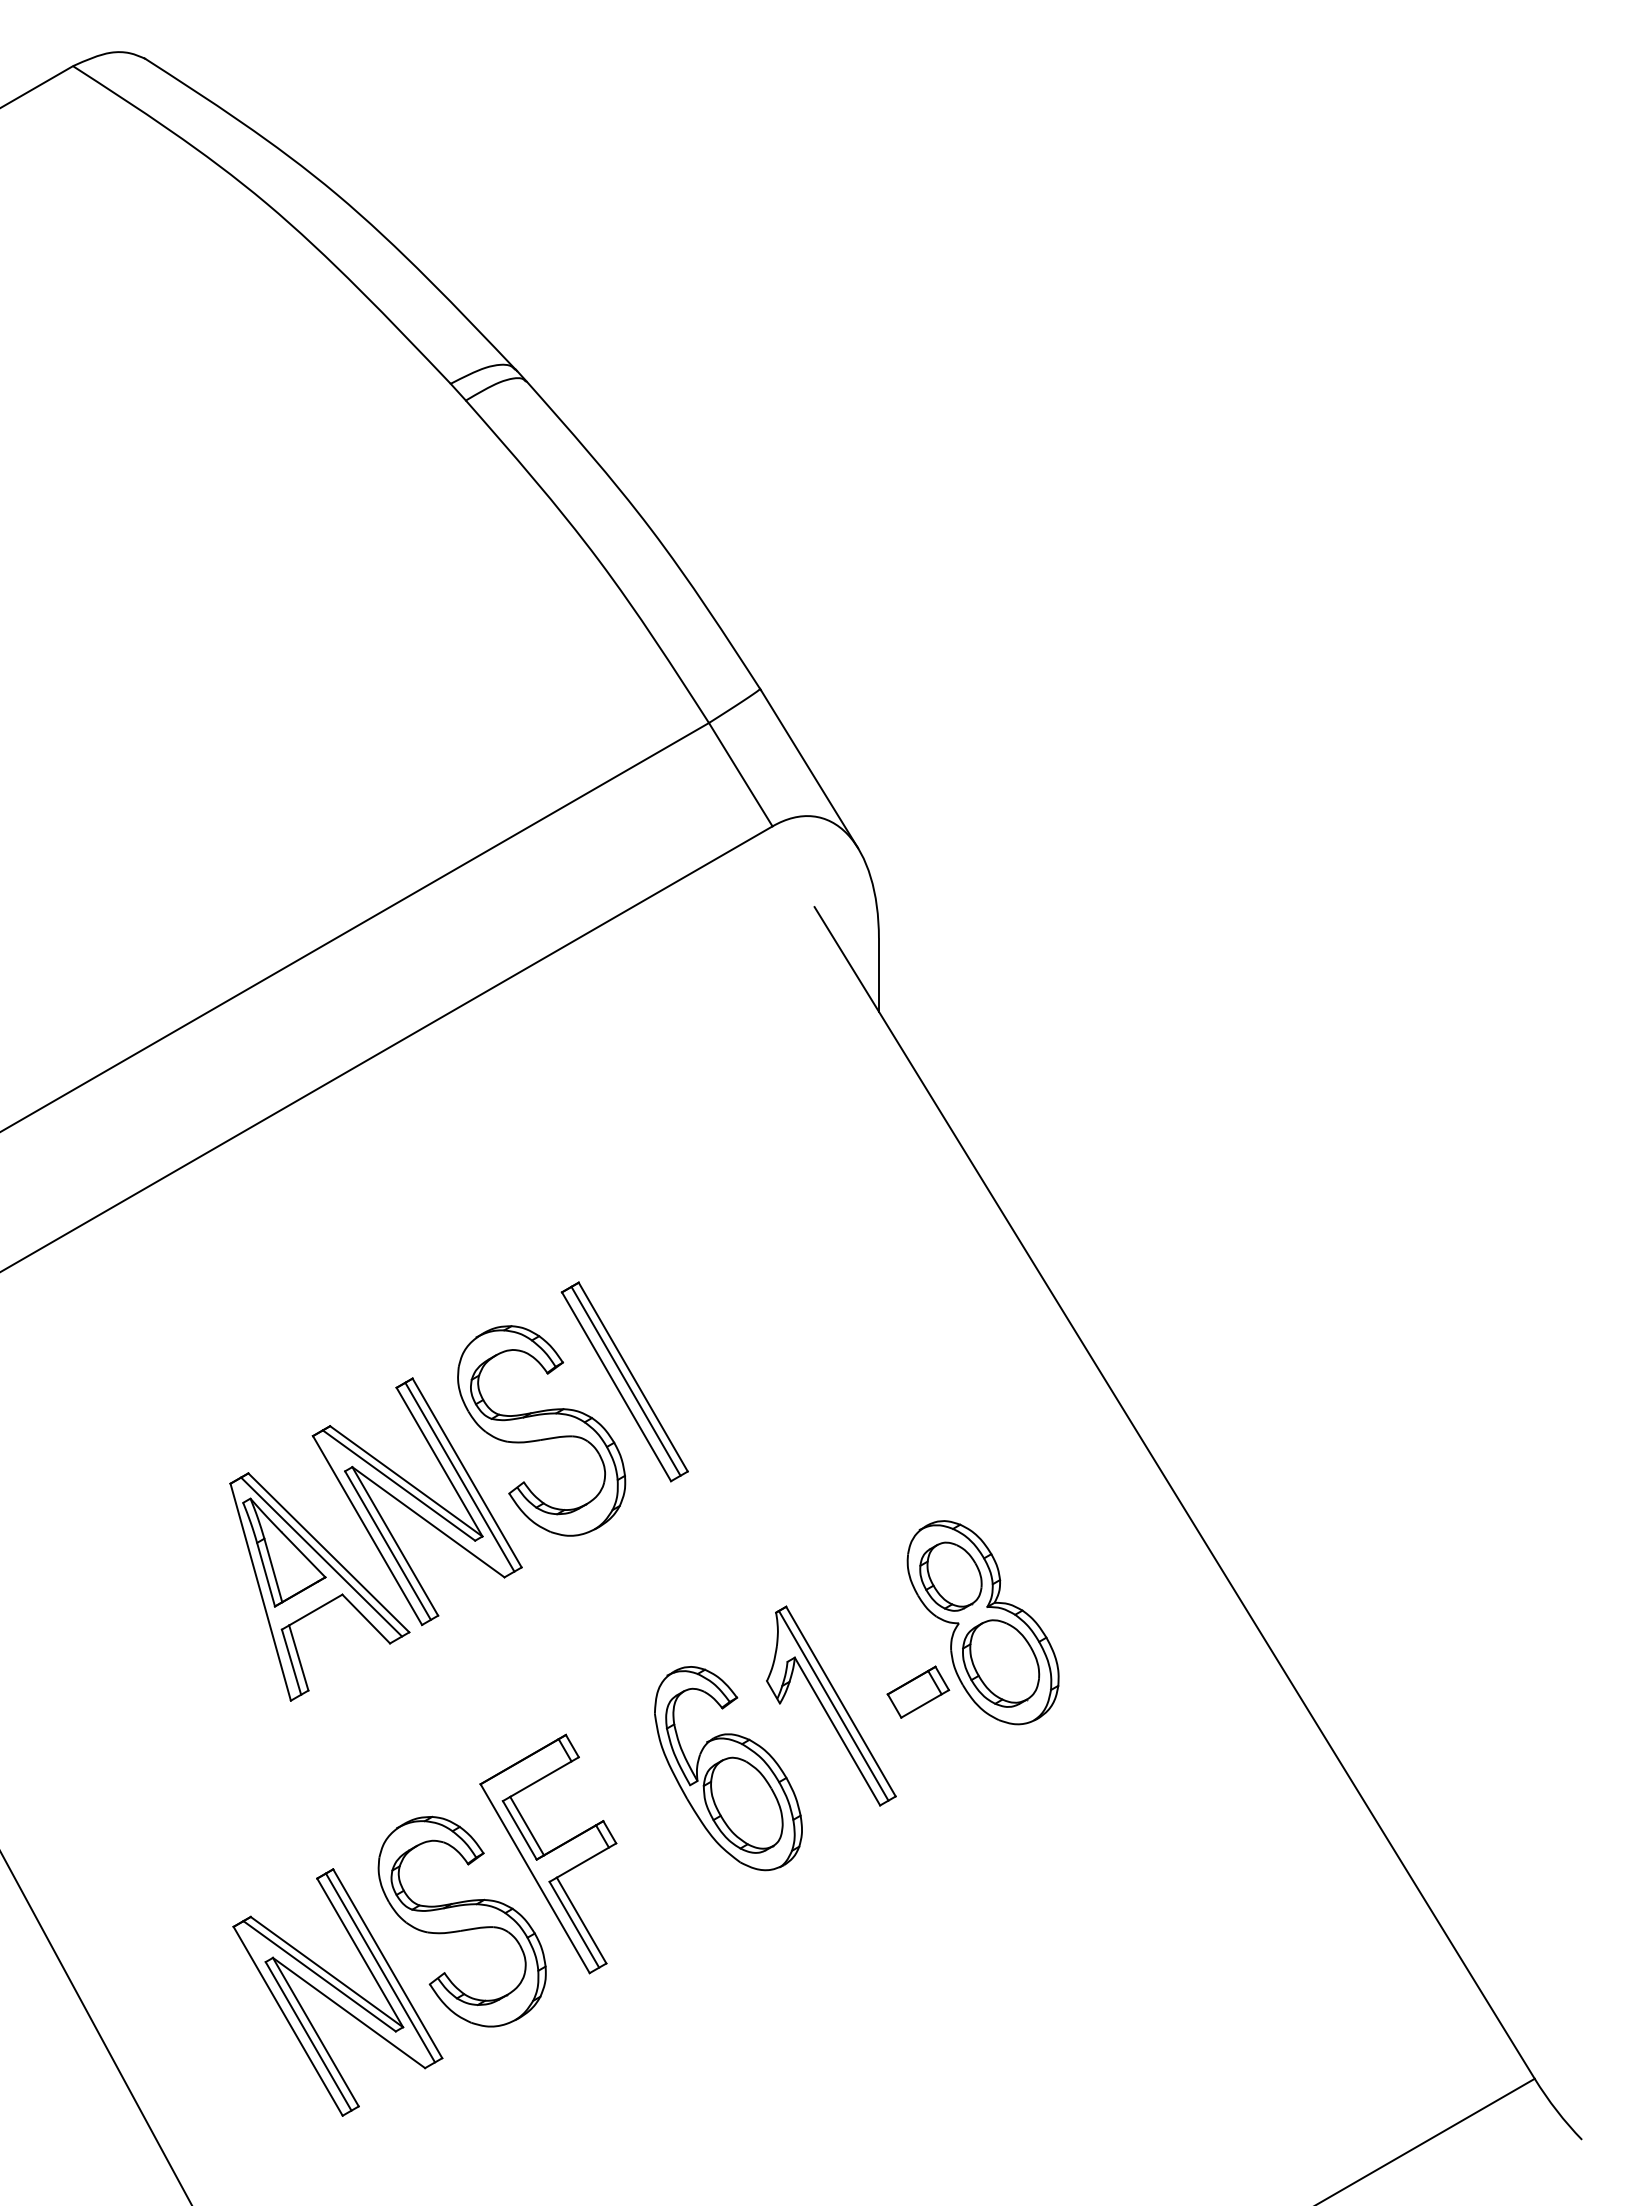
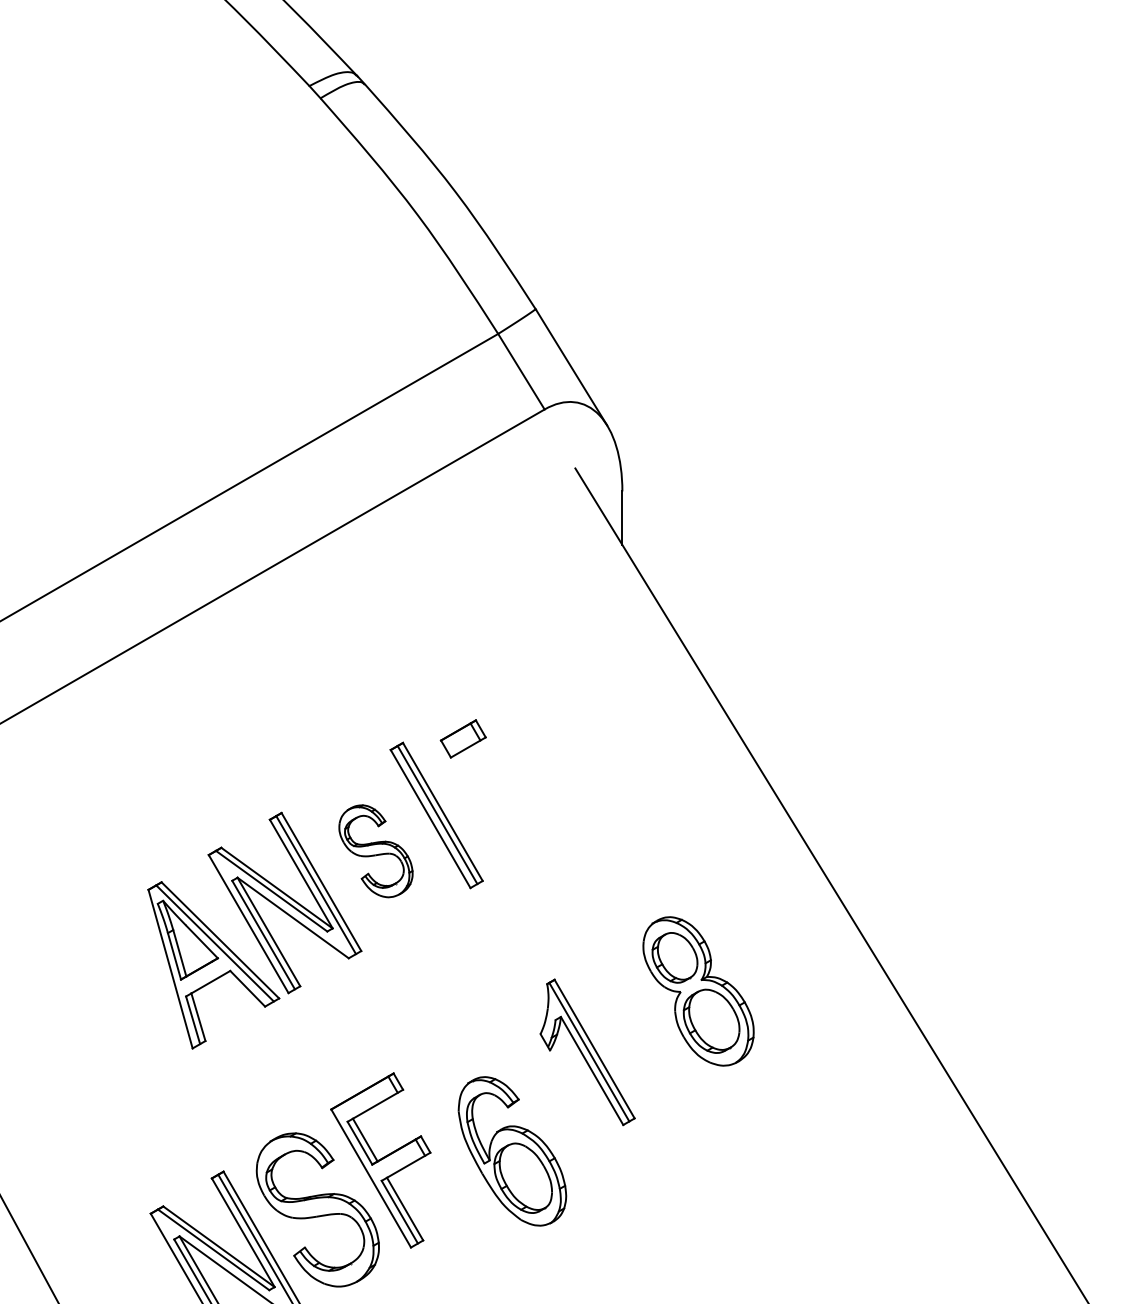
part: (541, 1430) -> (375, 850), size x0.6
part: (918, 1691) -> (463, 738), moved
part: (728, 1768) -> (512, 1151), moved

